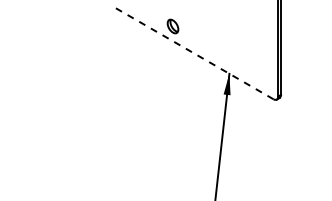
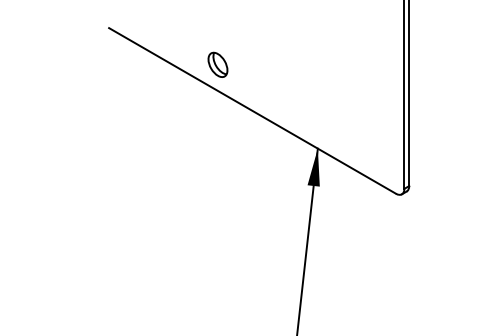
line: (192, 52) -> (252, 110), dashed -> solid

